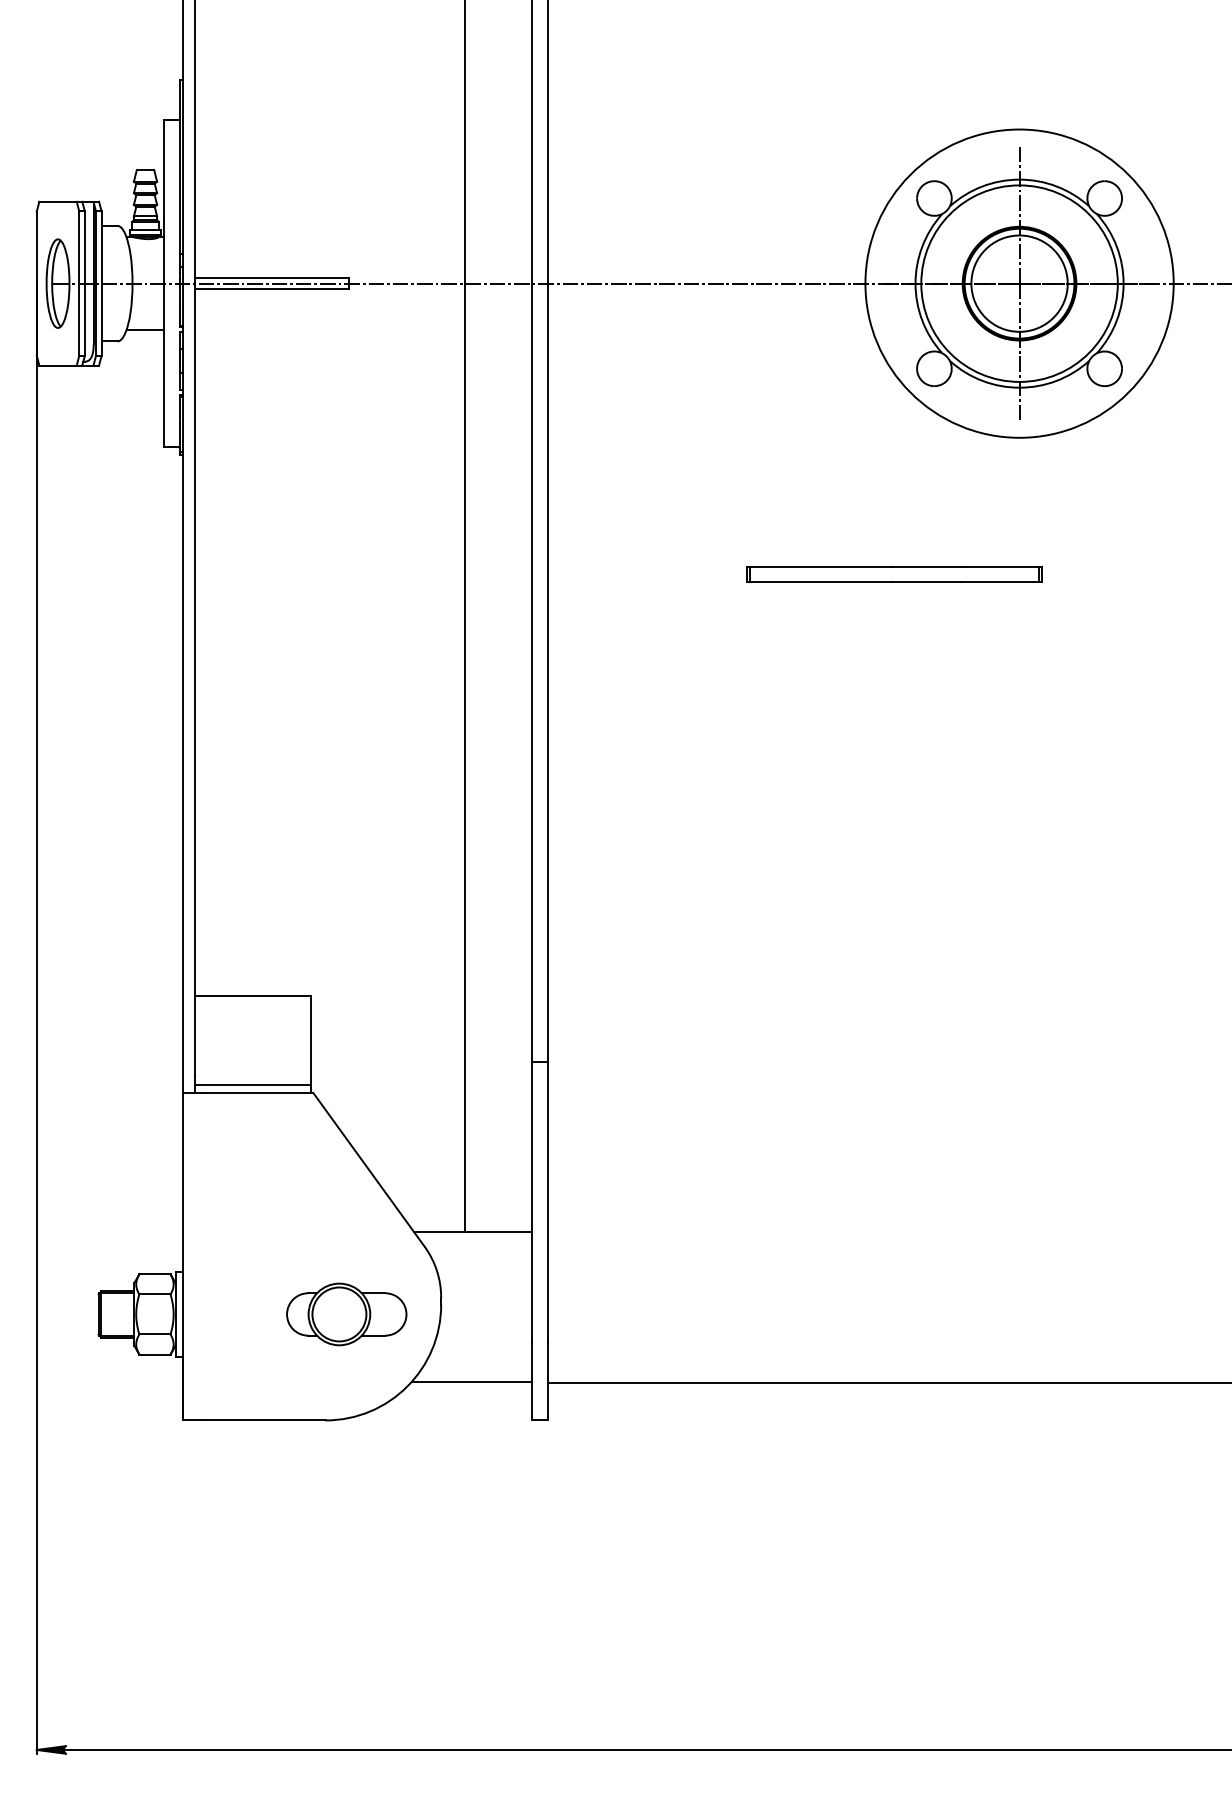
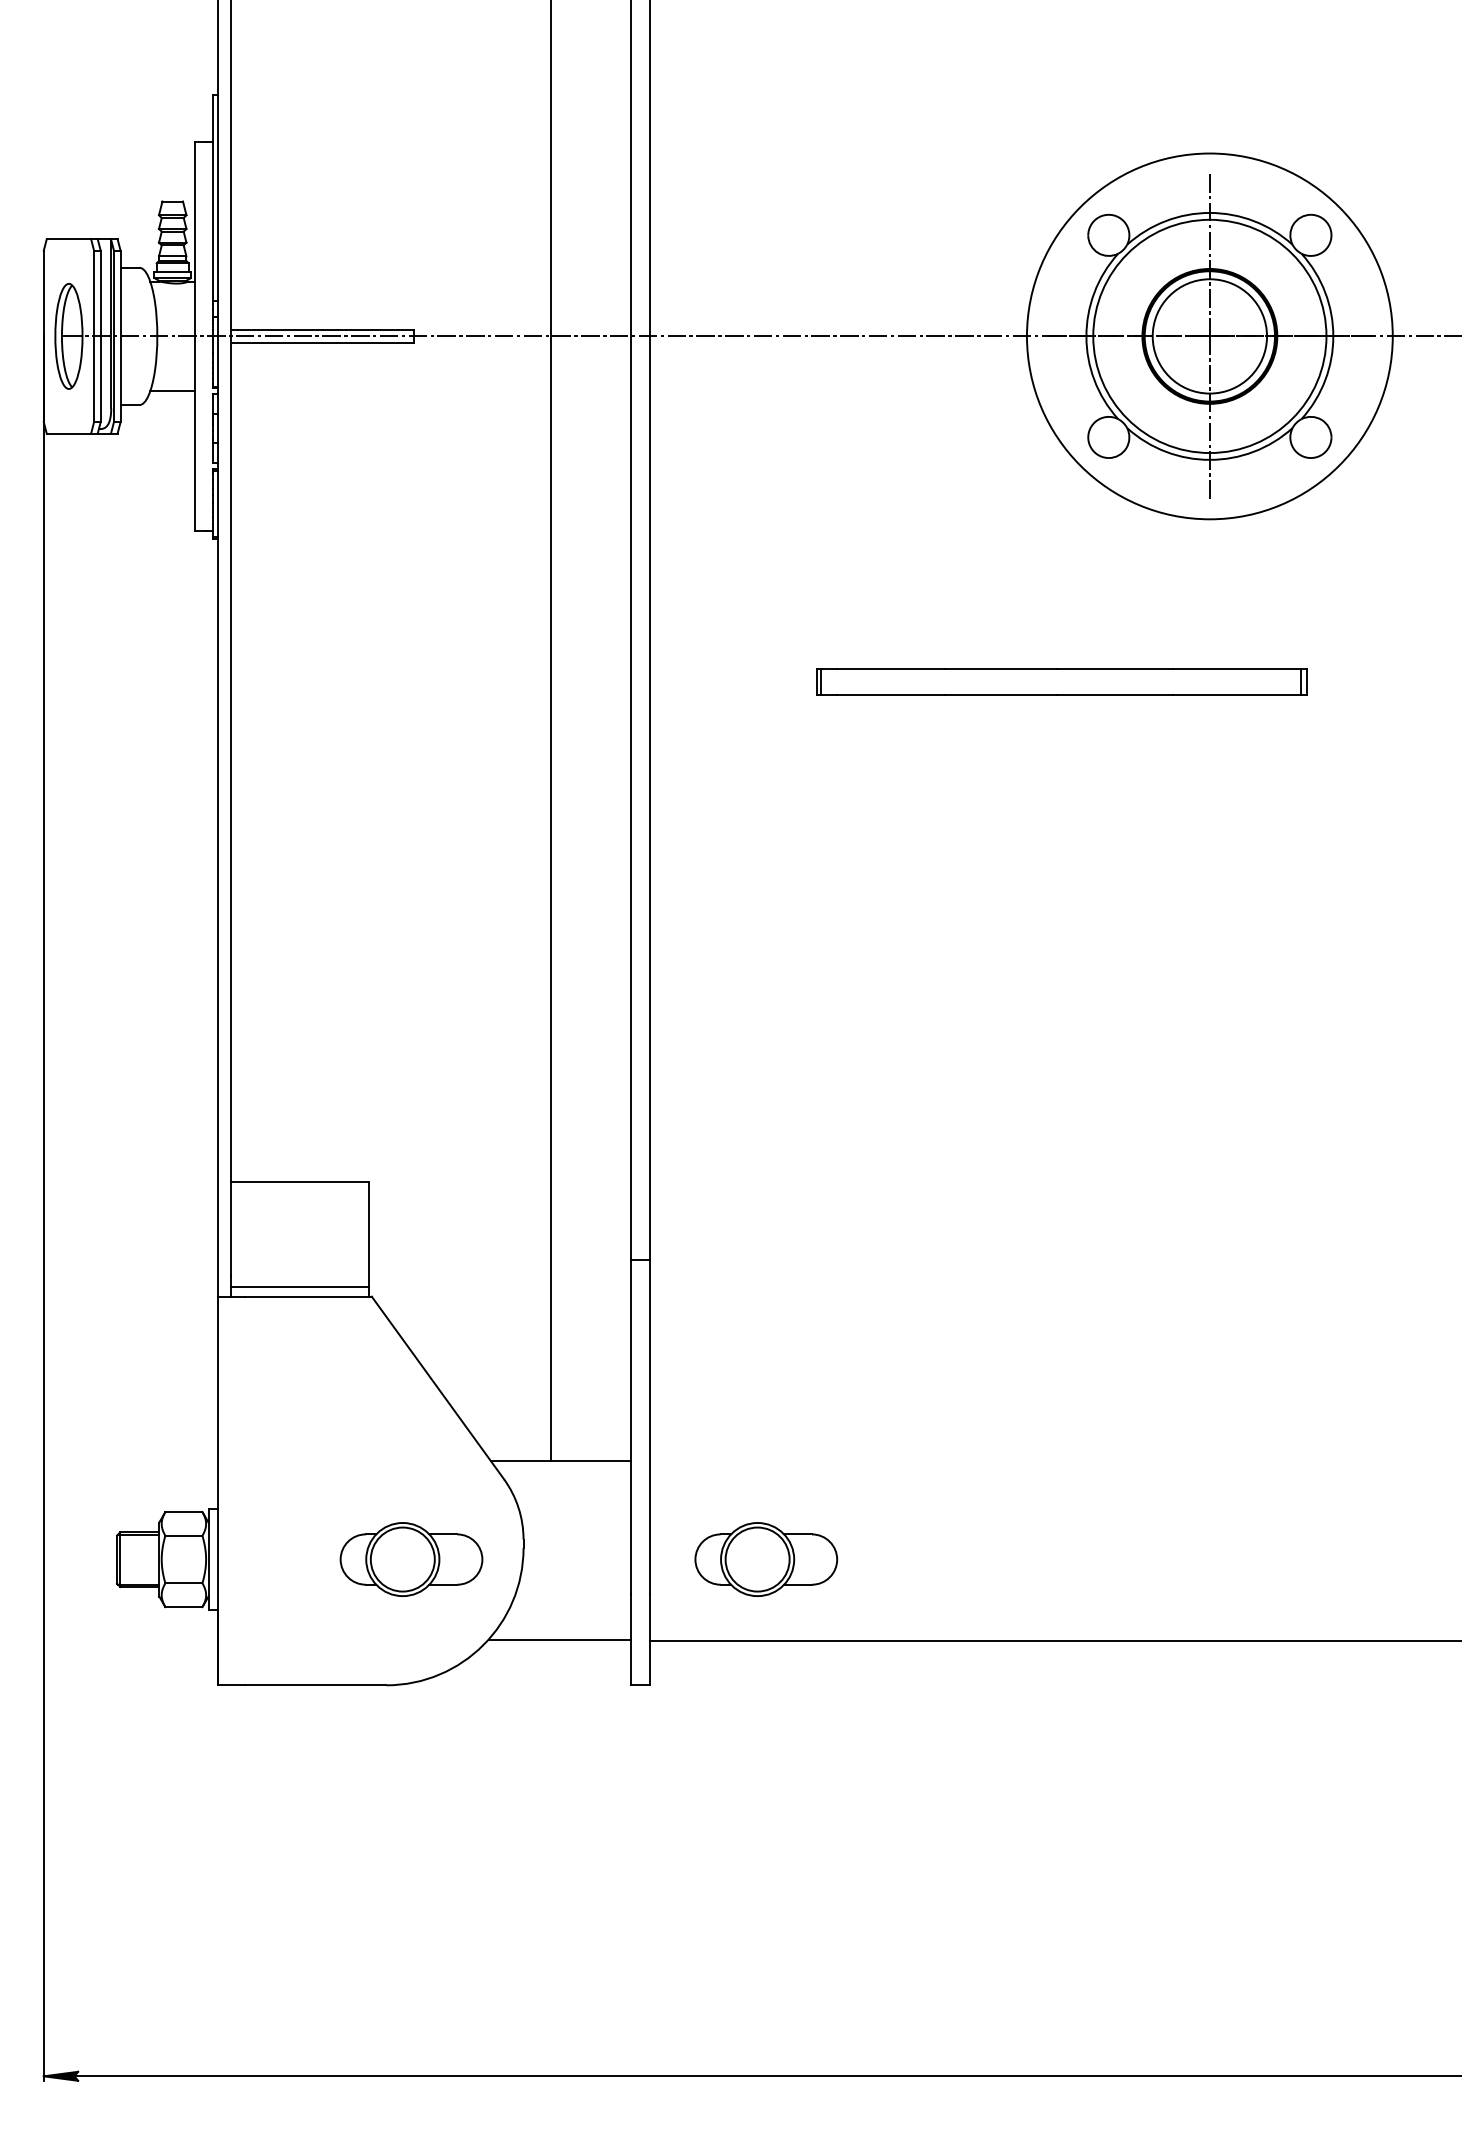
part: (894, 574) -> (1061, 681), size x1.4
part: (645, 1314) -> (766, 1559), added

